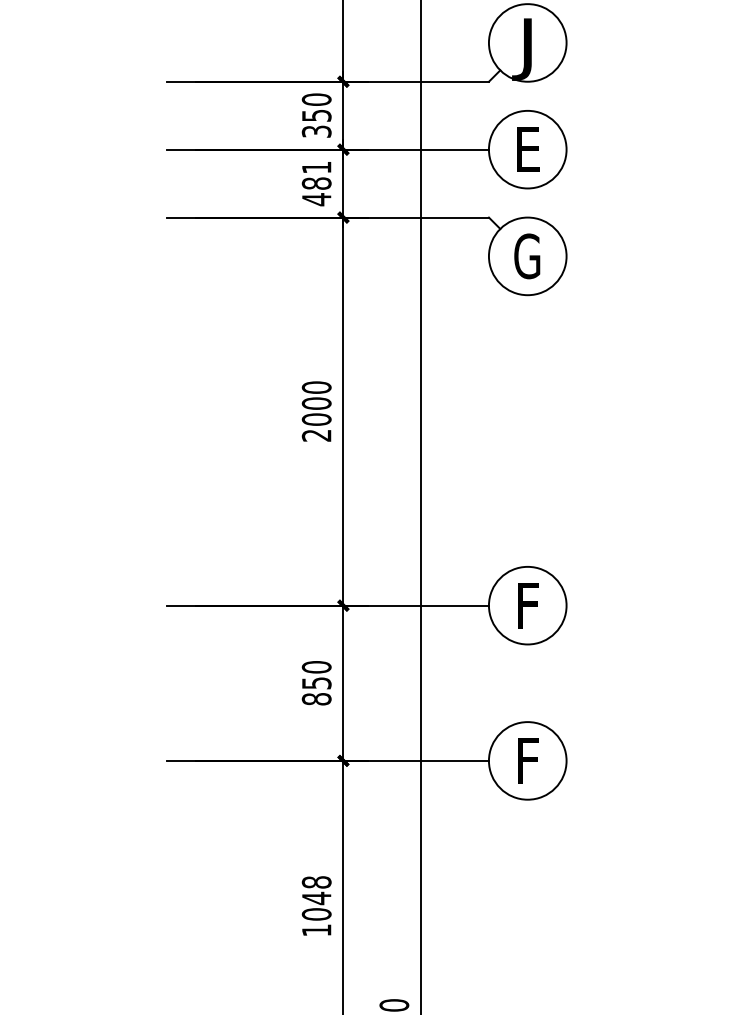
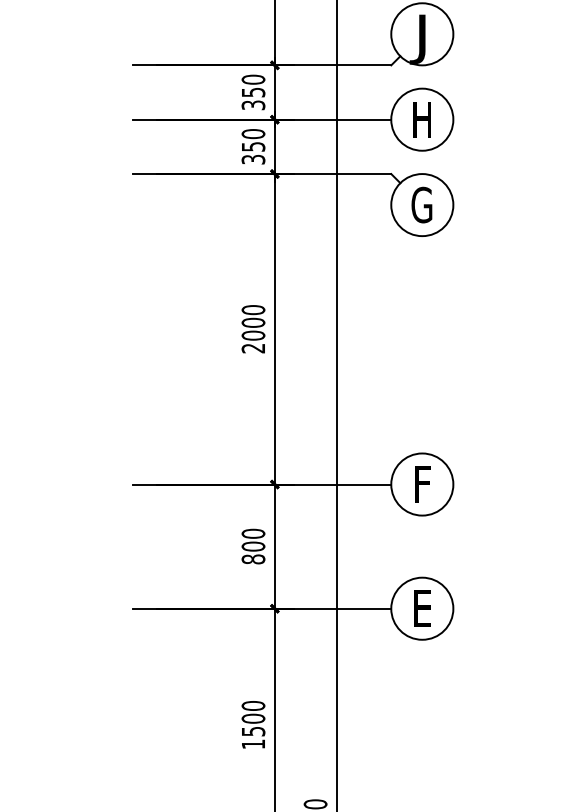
text: (527, 149) -> (422, 119), E -> H
text: (316, 183) -> (253, 146), 481 -> 350
text: (316, 683) -> (253, 546), 850 -> 800
text: (527, 760) -> (422, 608), F -> E
text: (316, 898) -> (253, 718), 1048 -> 1500

